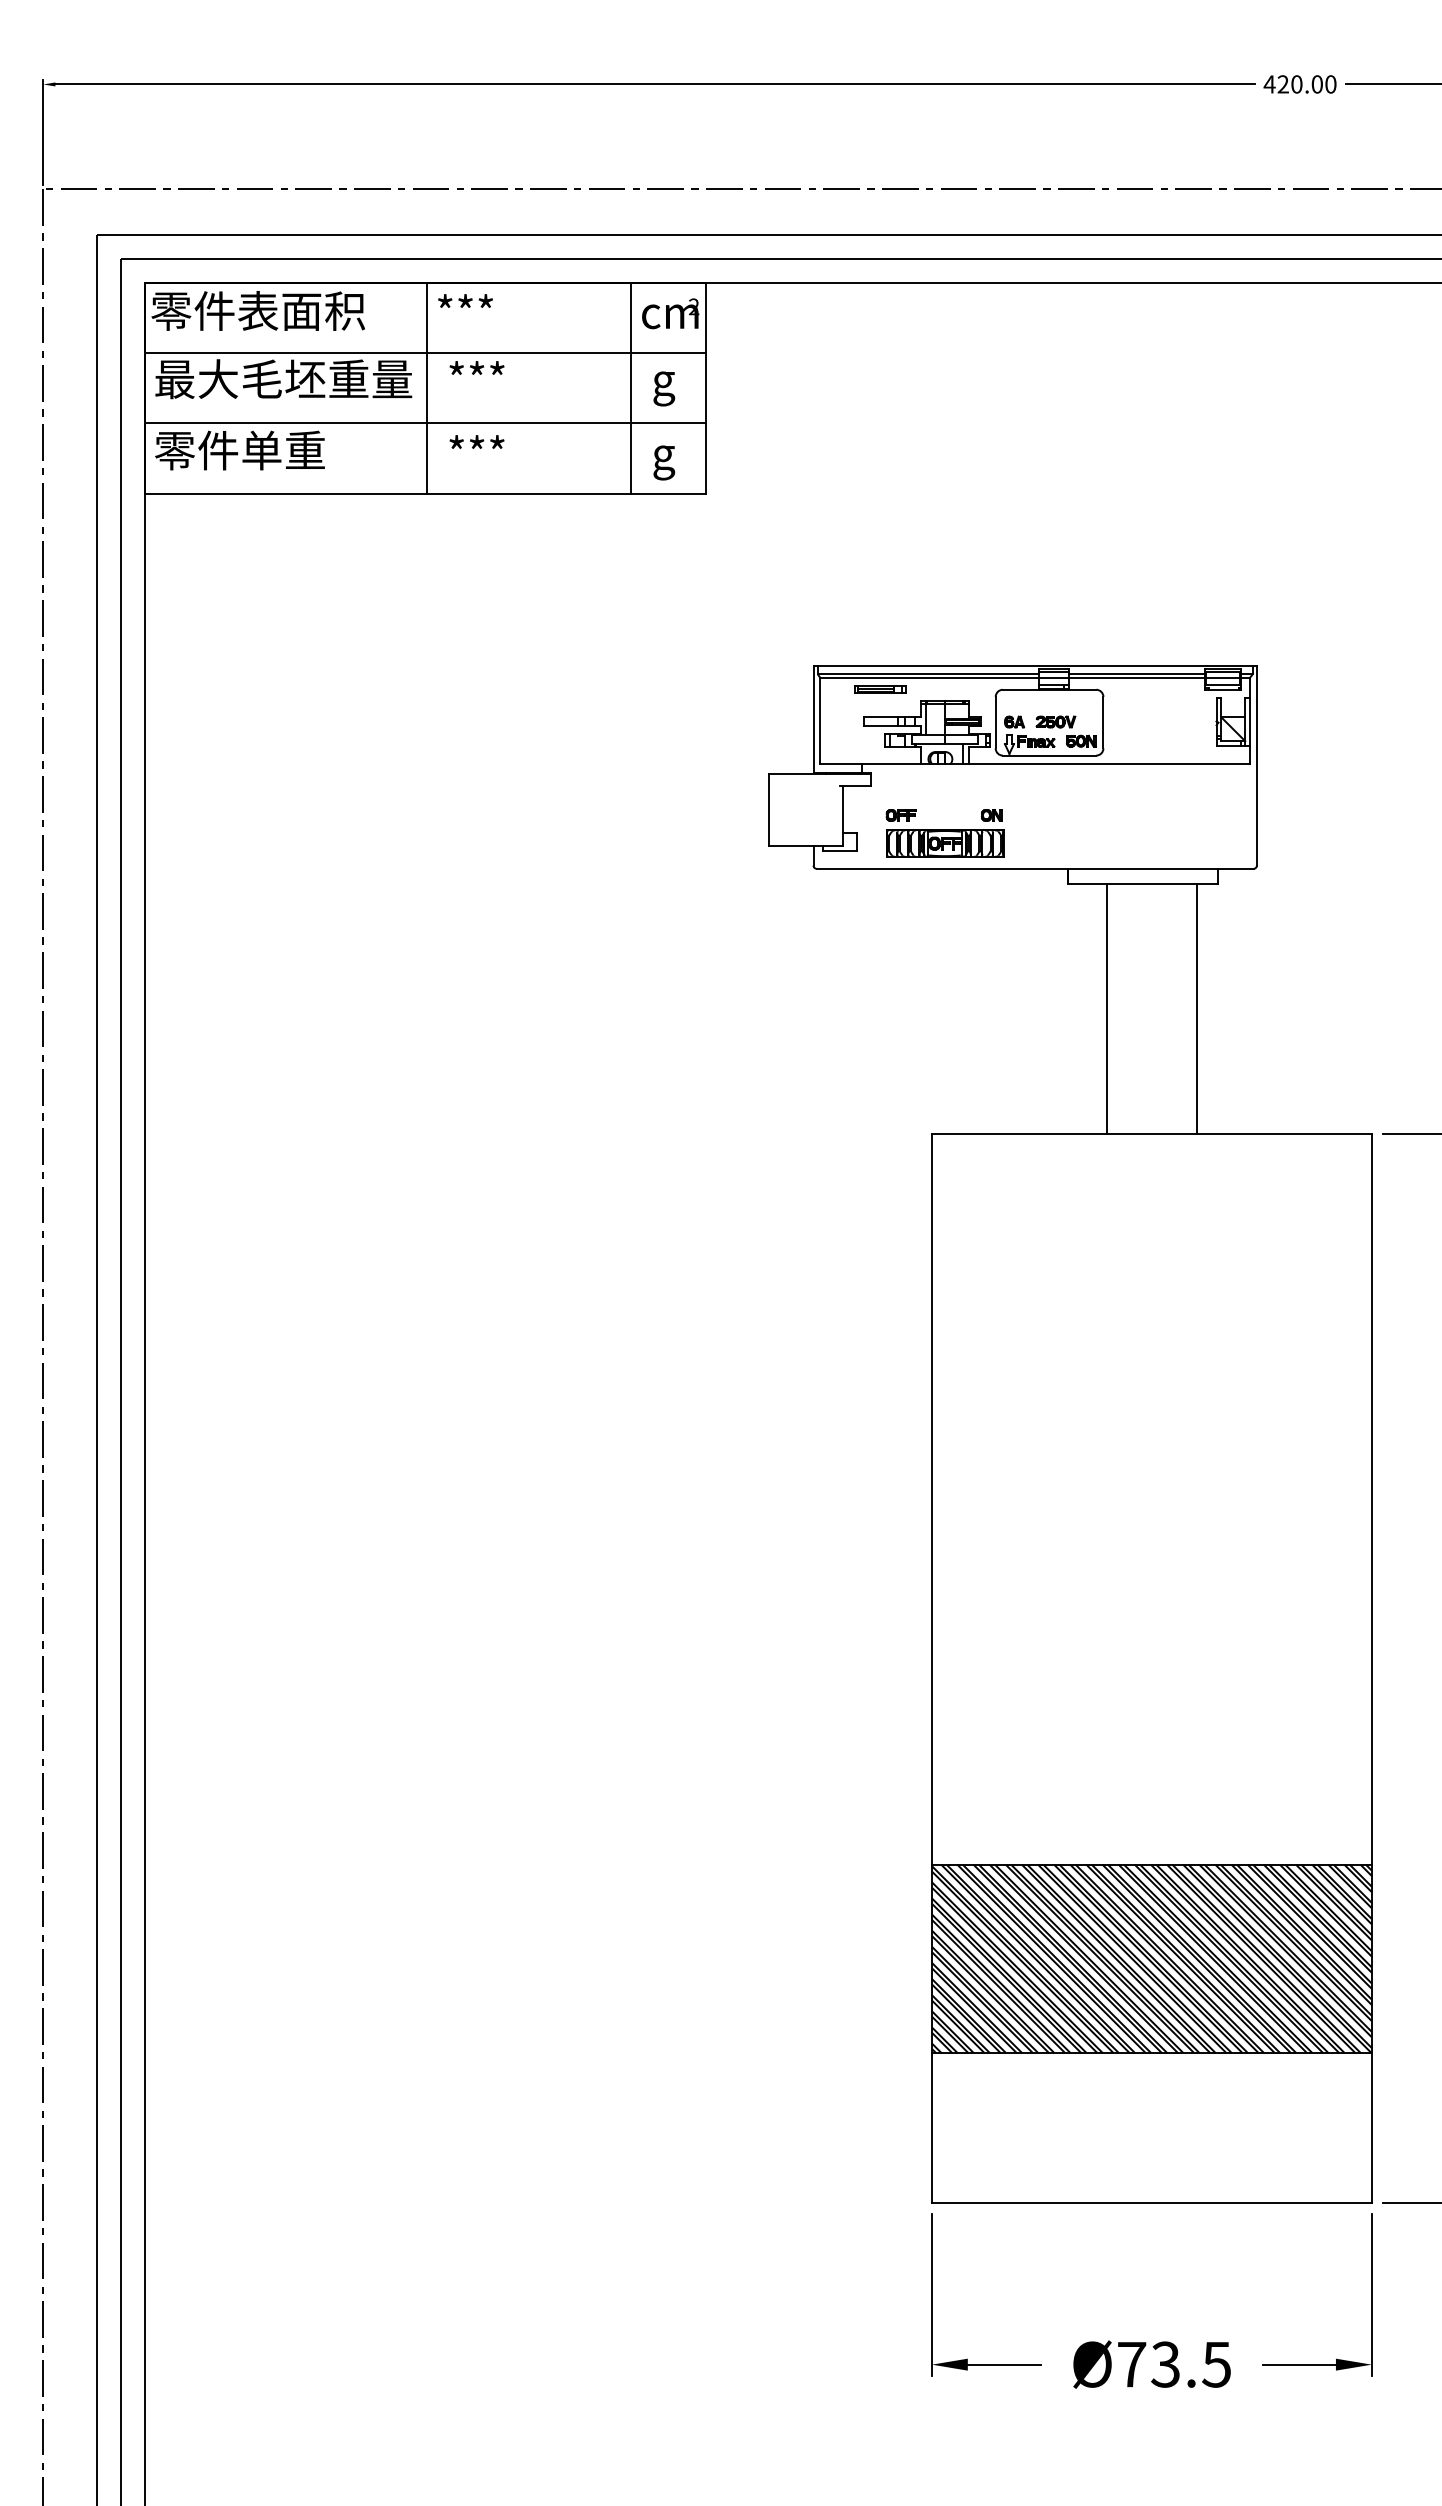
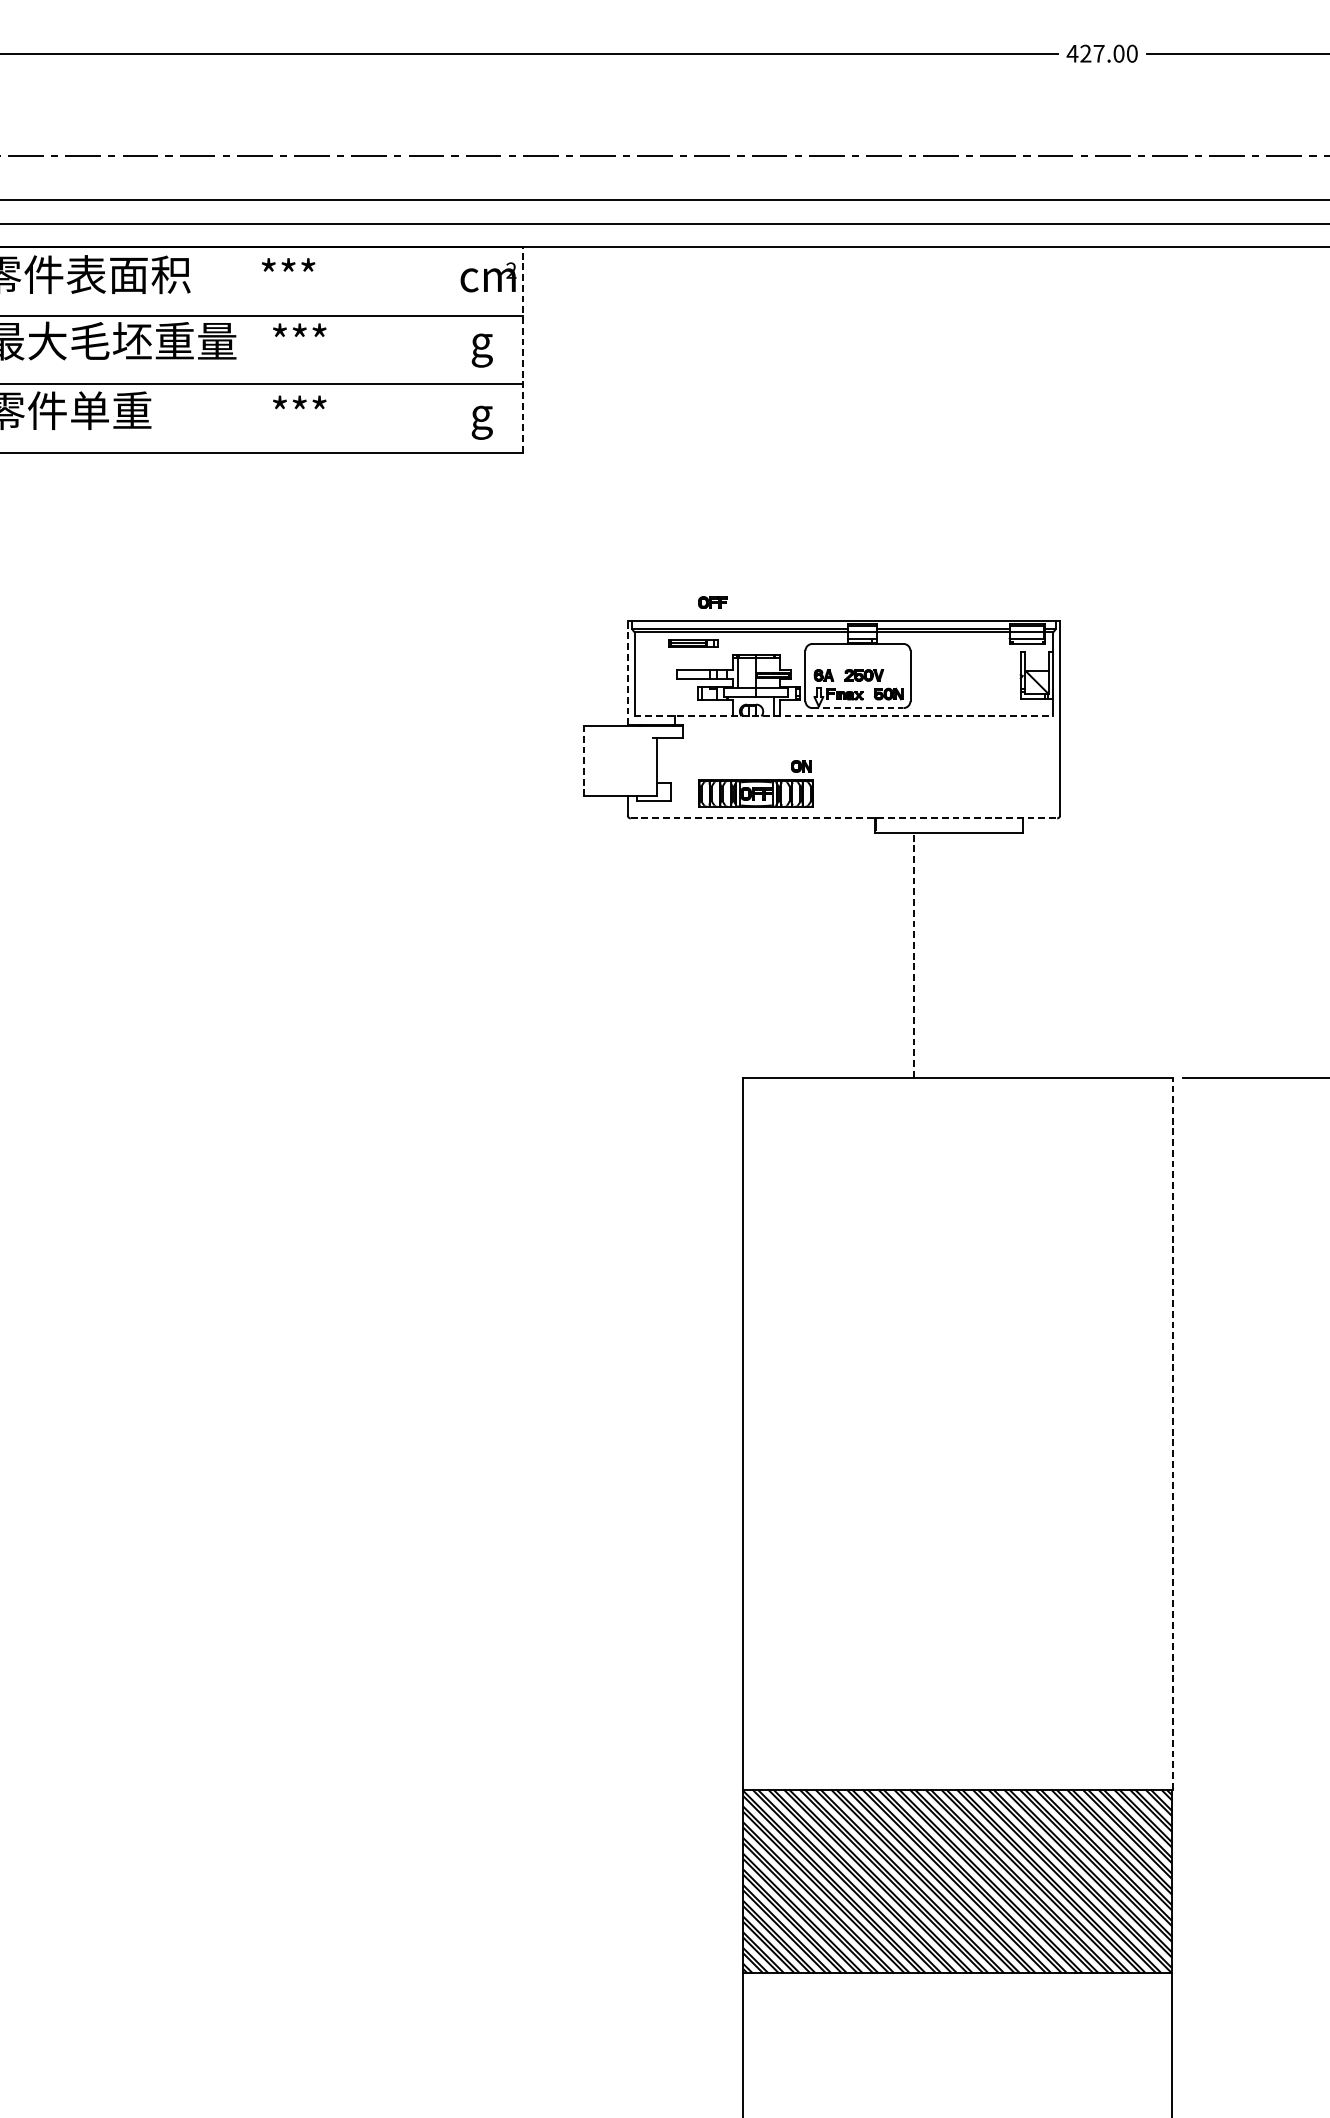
text: (1296, 84) -> (1098, 53), 420.00 -> 427.00
line: (706, 387) -> (523, 349), solid -> dashed
line: (426, 388) -> (250, 350), removed
line: (630, 388) -> (449, 350), removed
line: (813, 719) -> (627, 672), solid -> dashed
line: (1049, 755) -> (857, 708), solid -> dashed
line: (1035, 763) -> (844, 715), solid -> dashed
line: (768, 810) -> (583, 761), solid -> dashed
part: (900, 815) -> (712, 602), moved
line: (1035, 868) -> (844, 818), solid -> dashed
line: (1107, 1008) -> (914, 954), solid -> dashed
line: (1196, 1008) -> (1001, 954), removed
line: (1372, 1499) -> (1172, 1433), solid -> dashed

